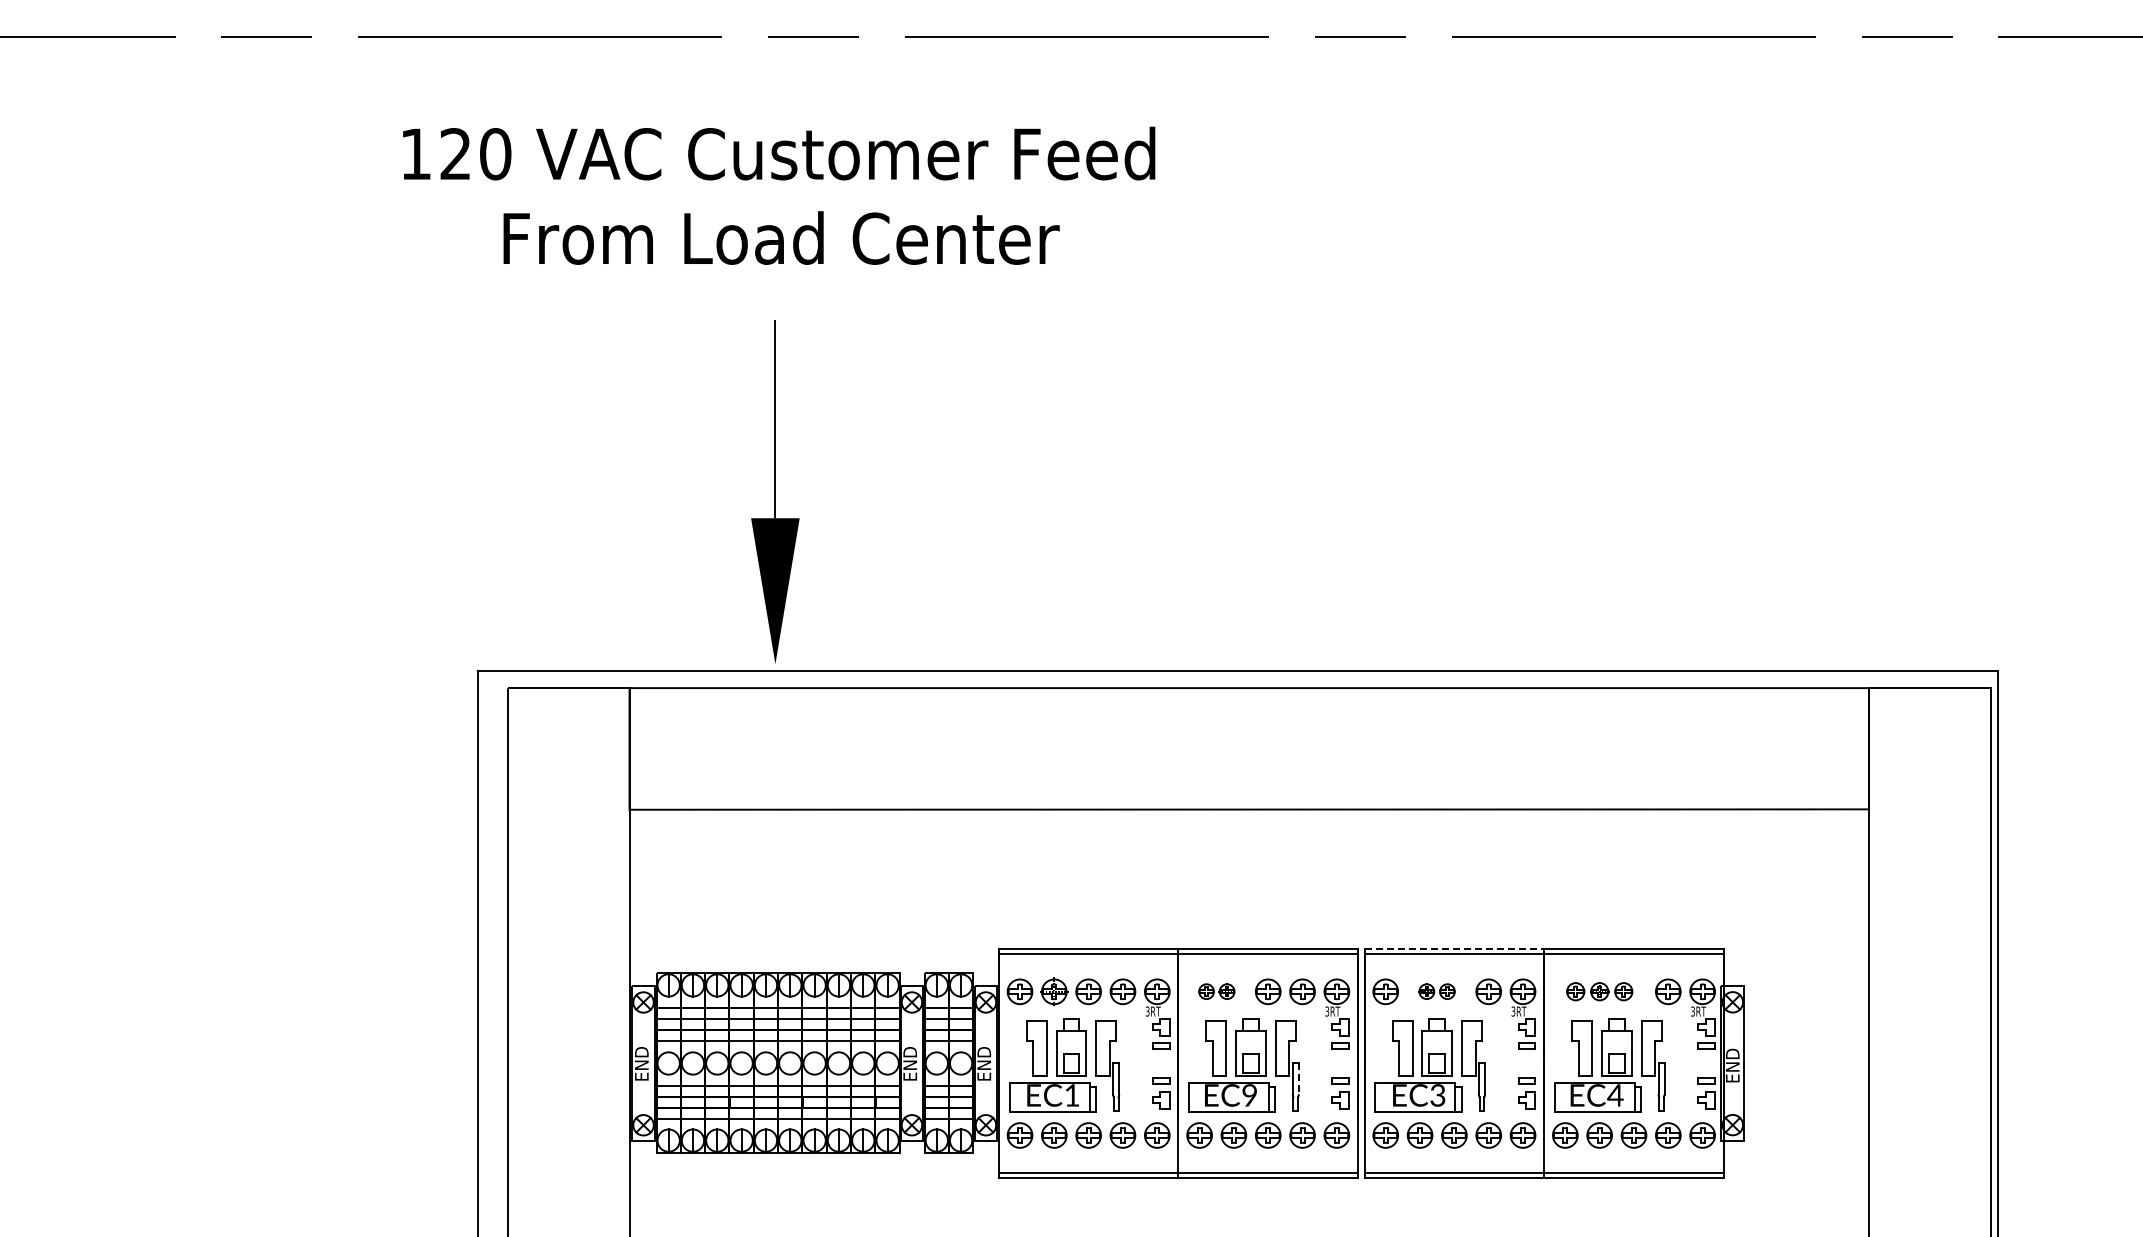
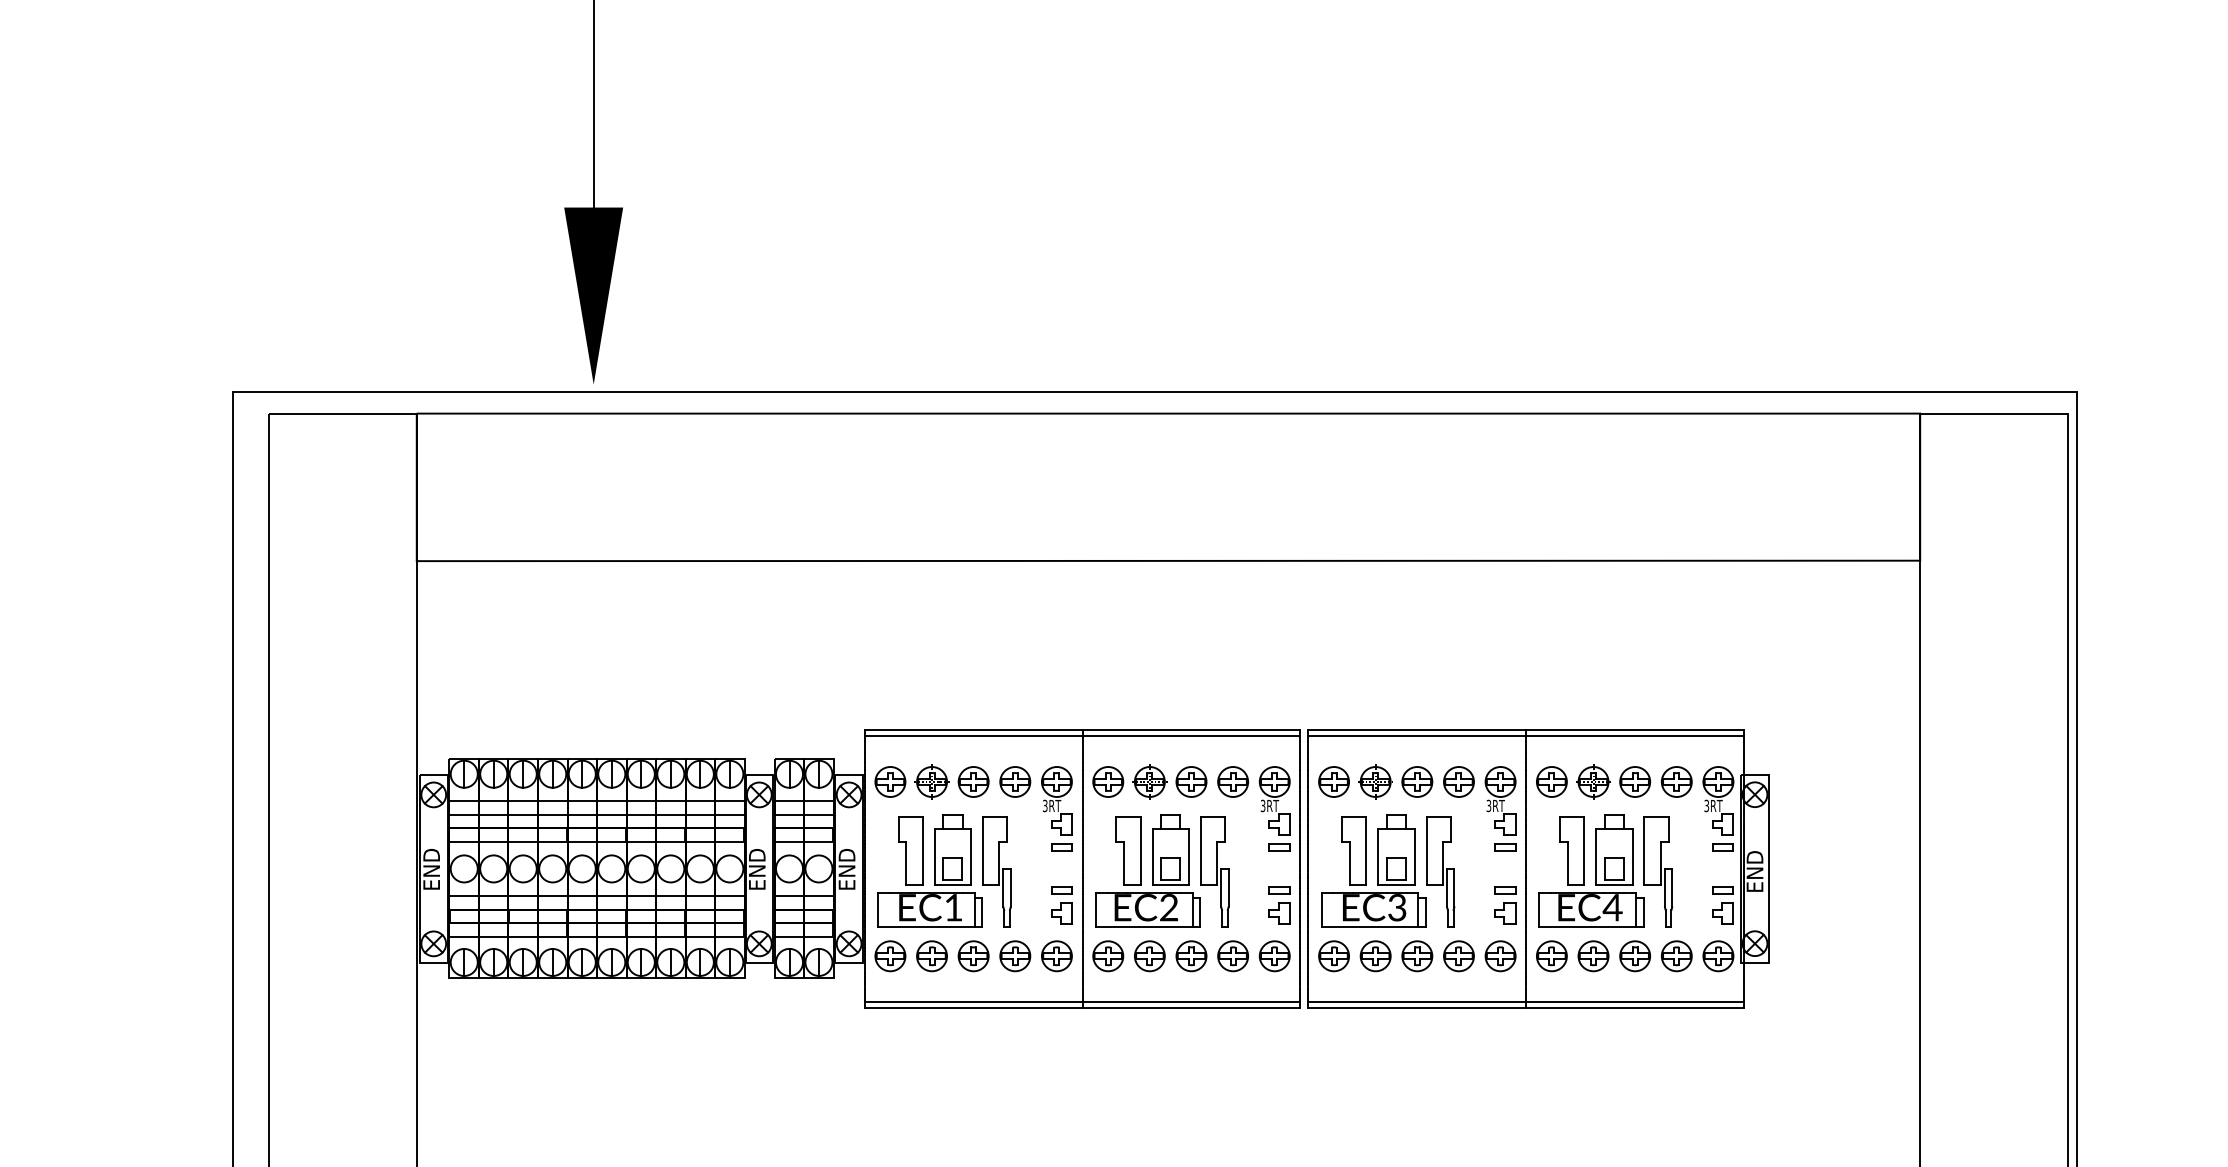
line: (1454, 948) -> (1417, 729), dashed -> solid
part: (1216, 991) -> (1128, 781), size x1.67
part: (1436, 991) -> (1395, 781), size x1.67
part: (1599, 991) -> (1593, 781), size x1.43
line: (1298, 1079) -> (1228, 888), dashed -> solid
text: (1249, 1095) -> (1168, 907), EC9 -> EC2

